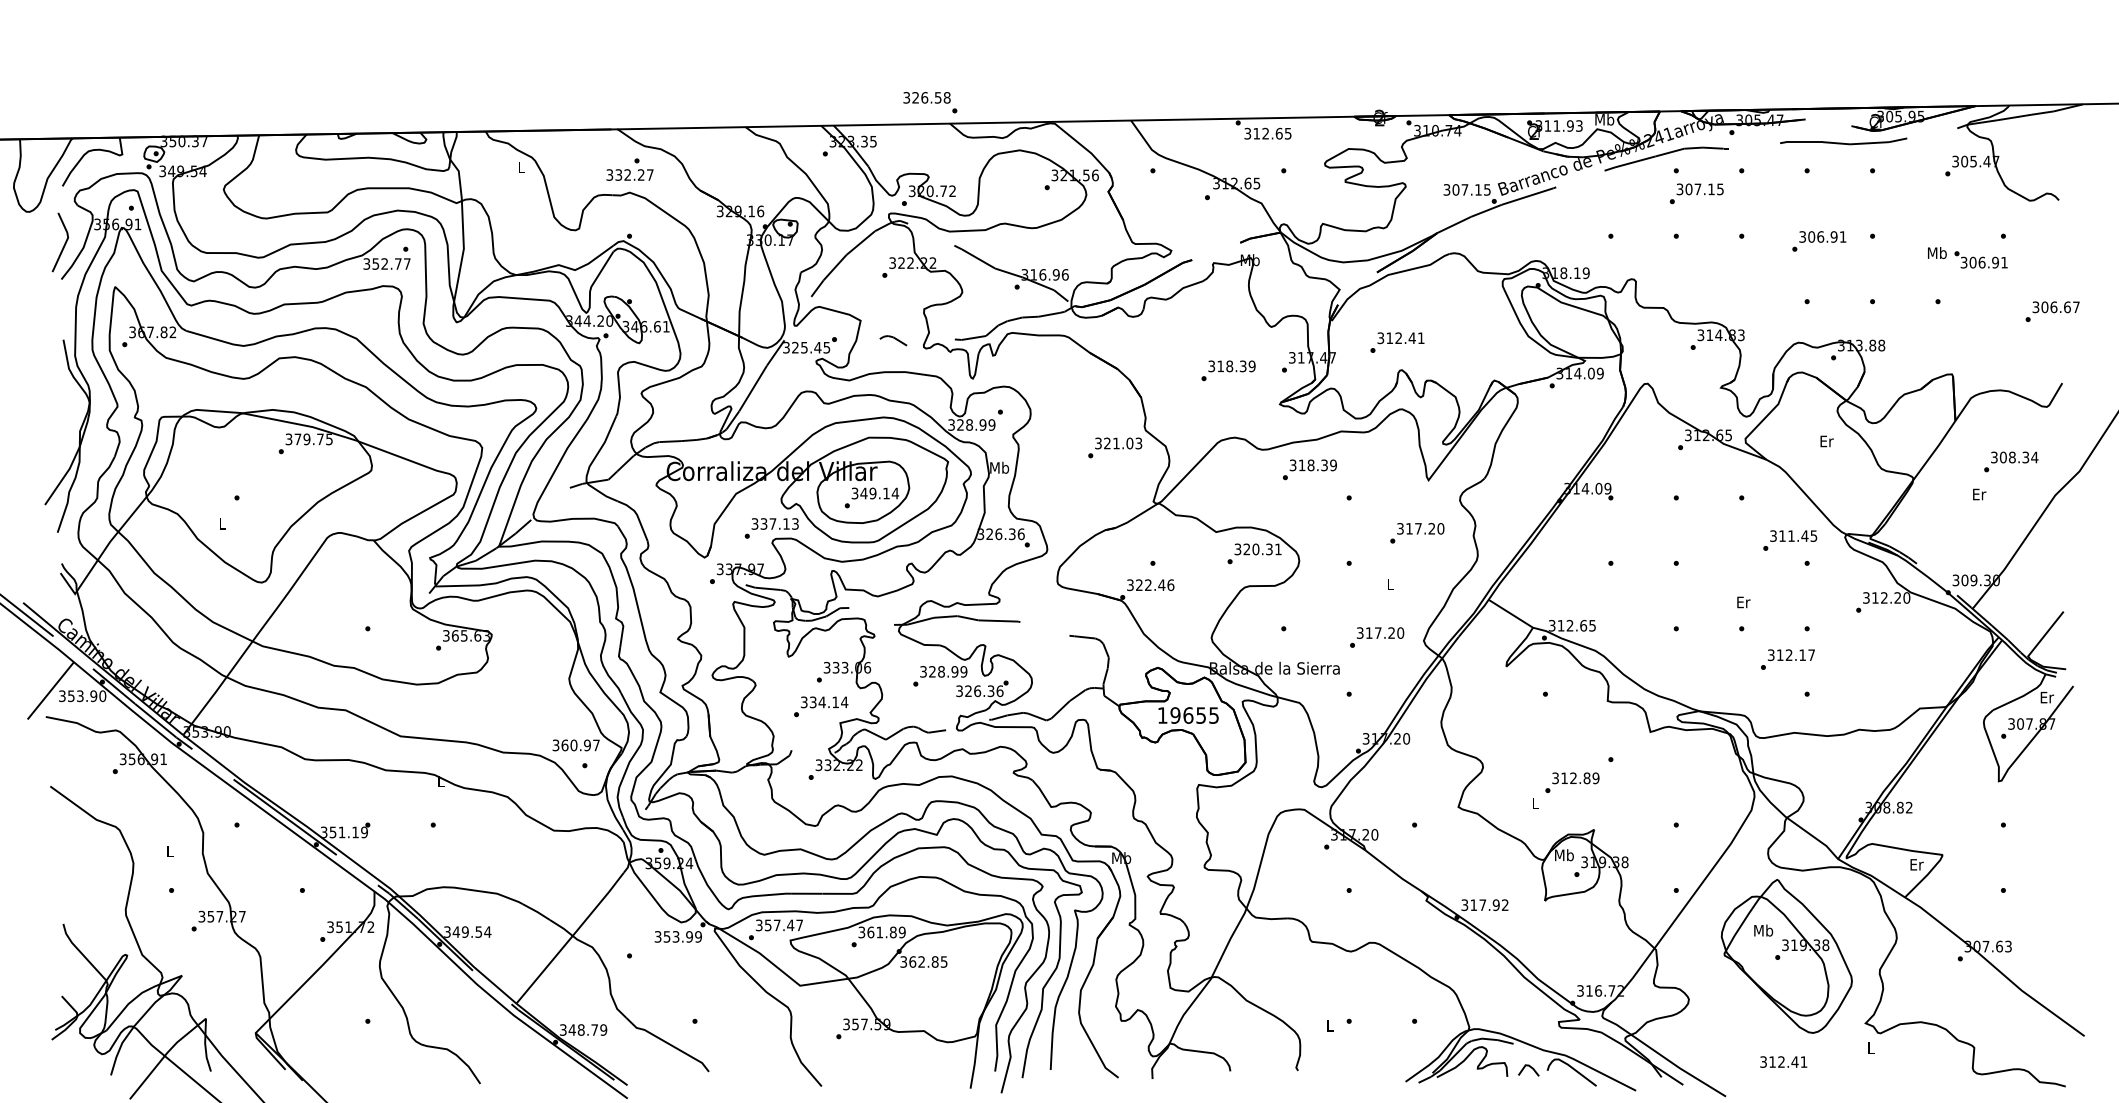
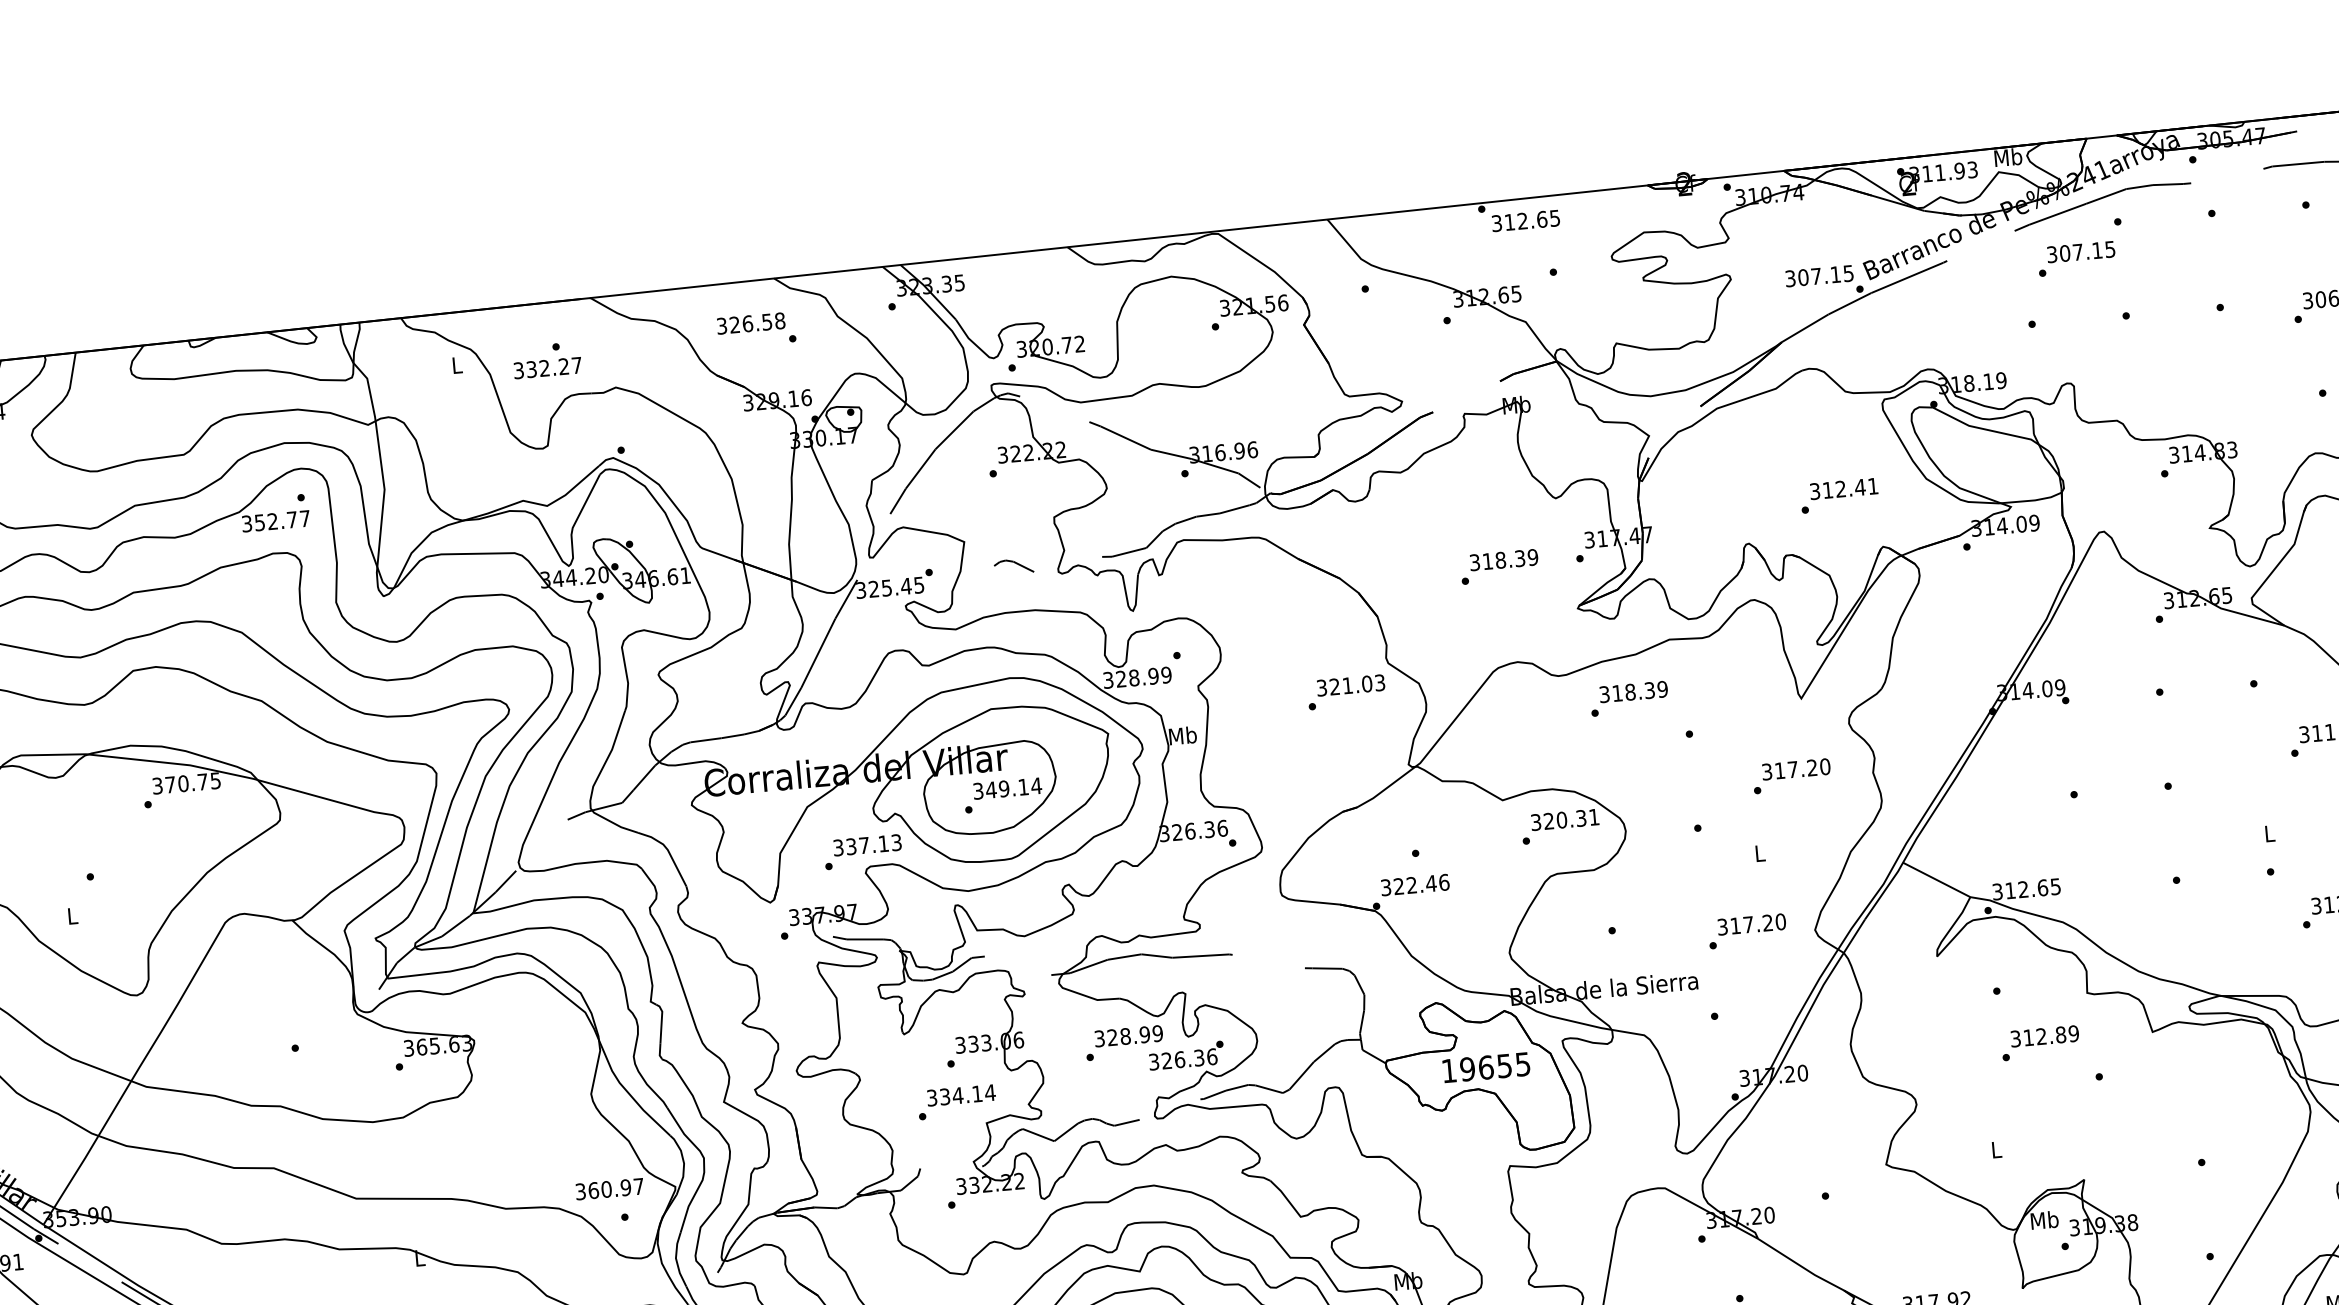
text: (930, 102) -> (756, 329), moved
text: (629, 169) -> (546, 360), moved
text: (1696, 193) -> (2076, 258), moved
text: (1397, 342) -> (1839, 495), moved
text: (306, 439) -> (182, 783), 379.75 -> 370.75
text: (1743, 602) -> (2269, 833), Er -> L
text: (1572, 782) -> (2040, 1042), moved

